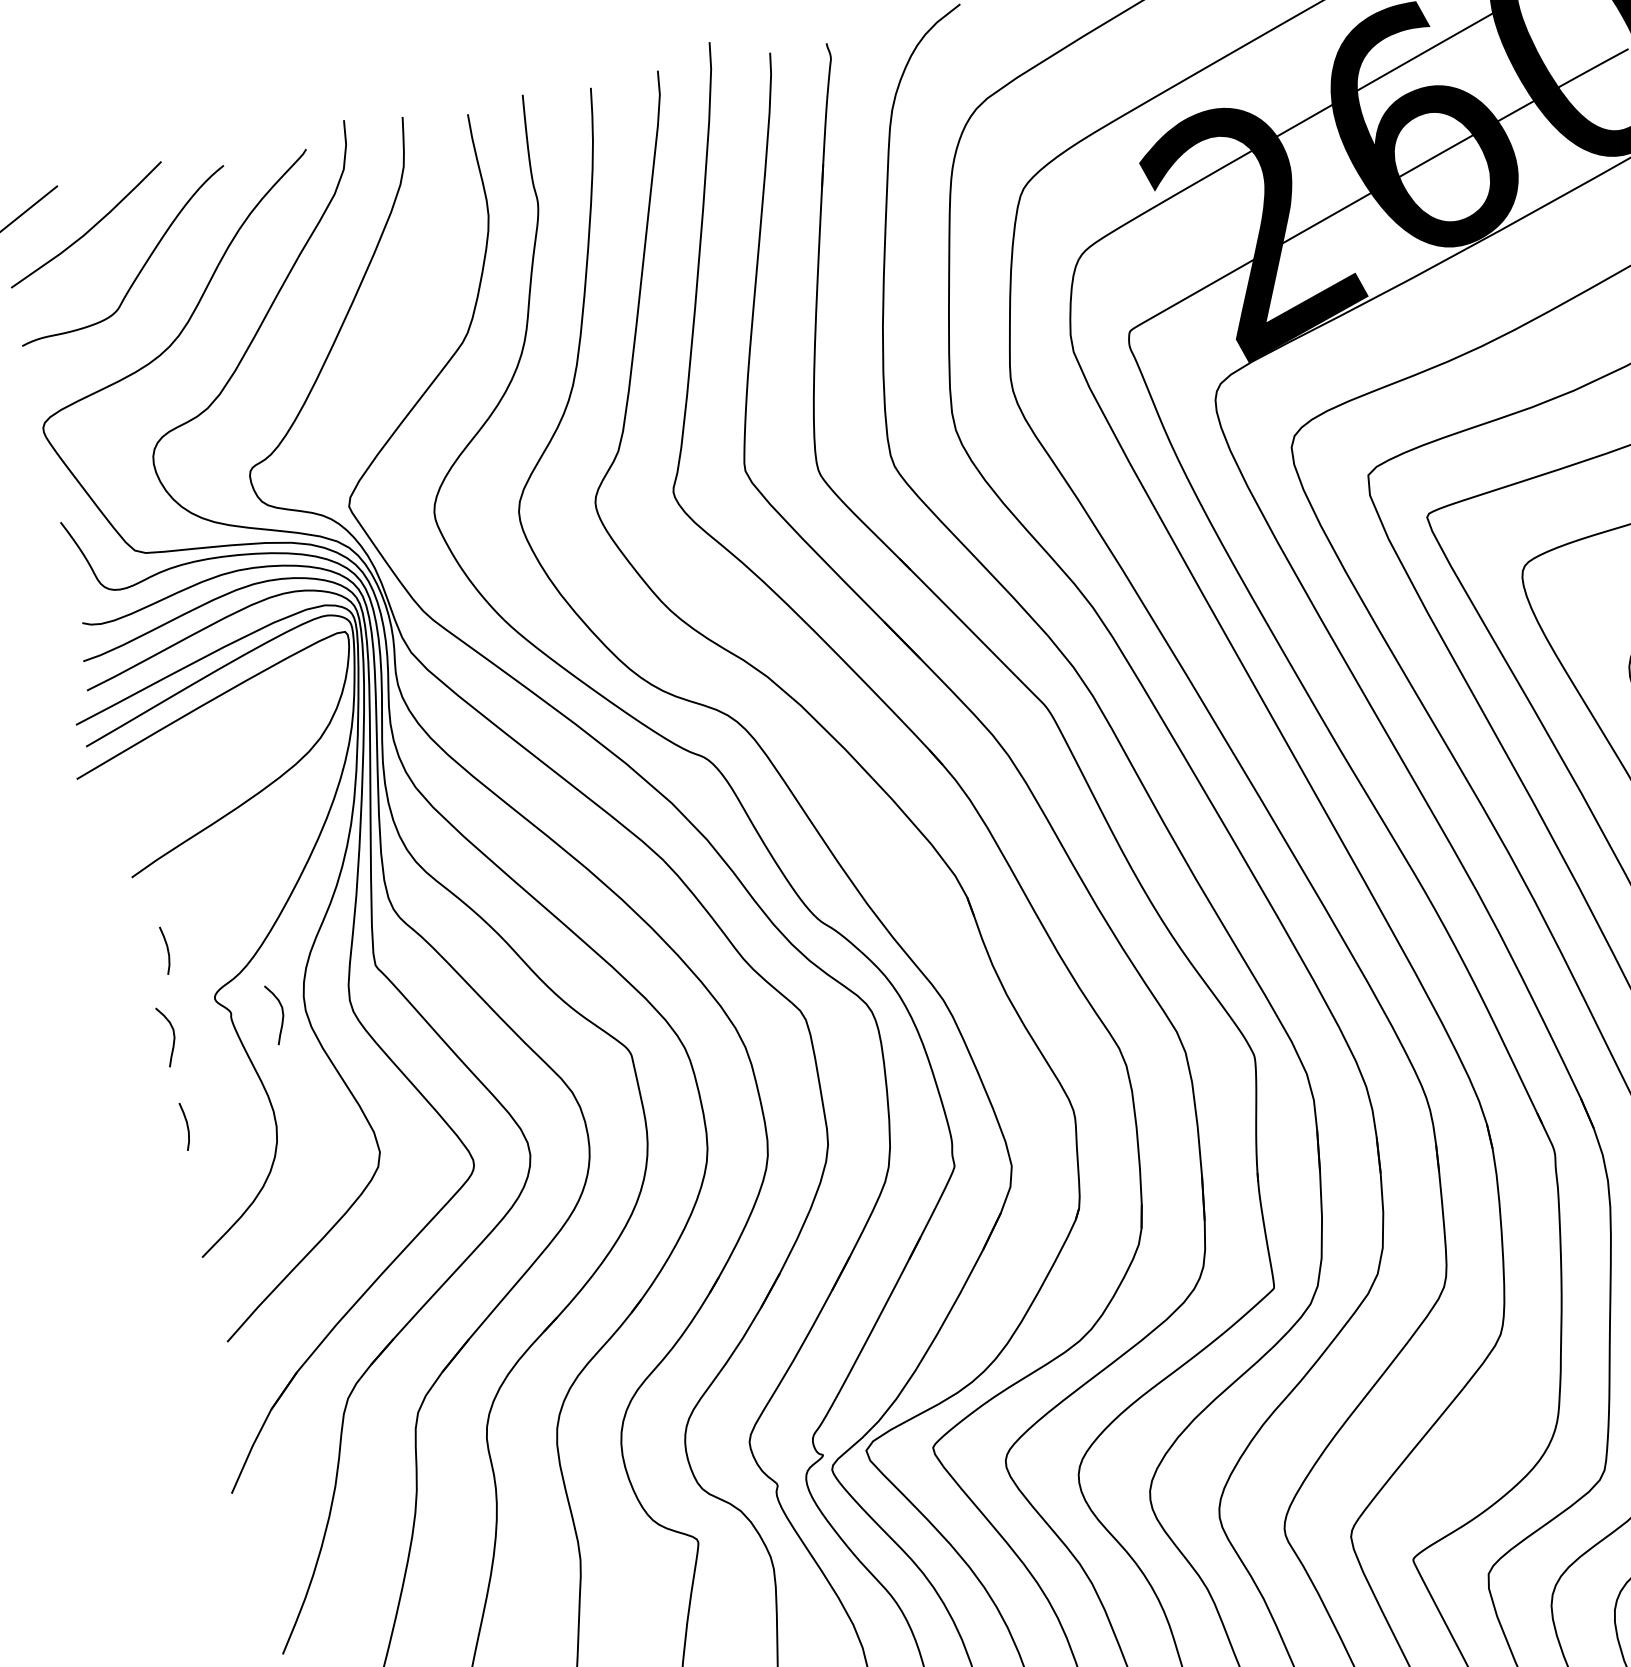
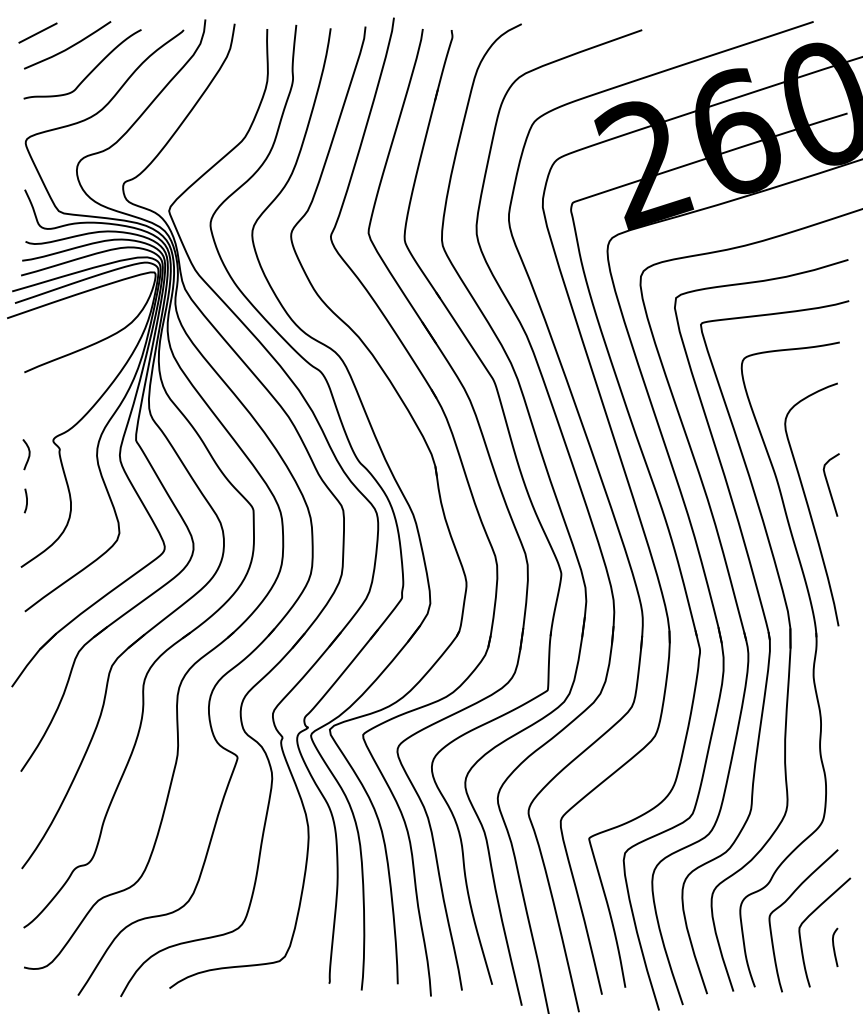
curve: (166, 949) -> (34, 411), removed
curve: (280, 1013) -> (84, 454), removed

